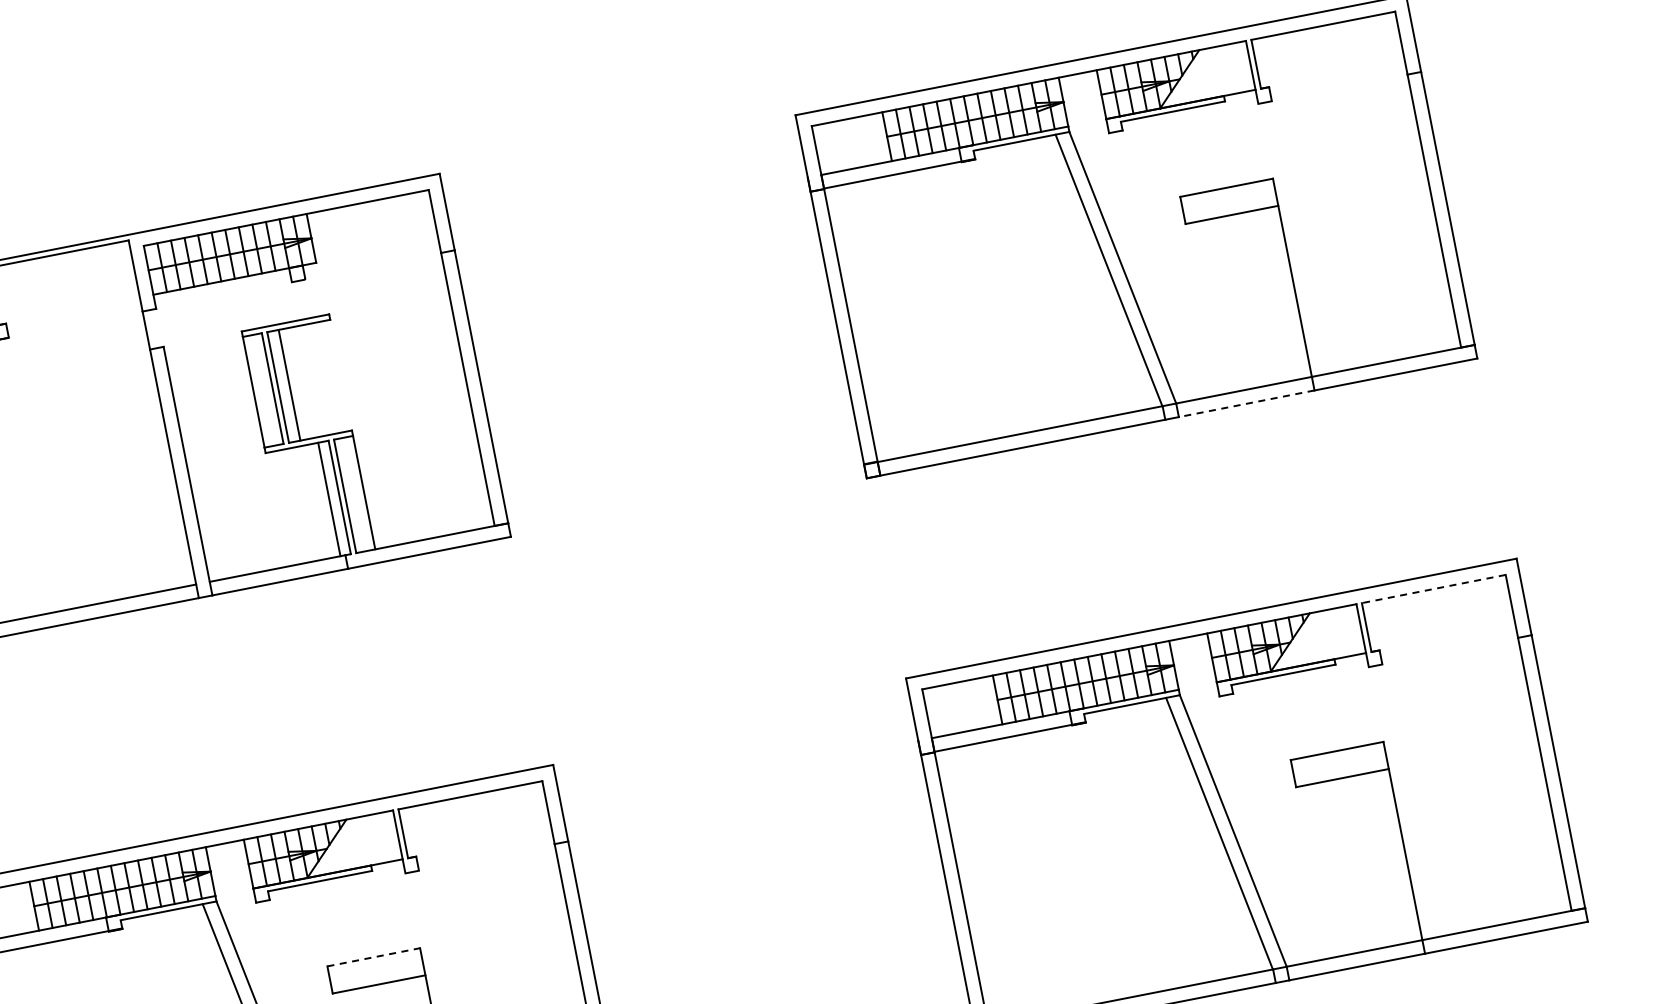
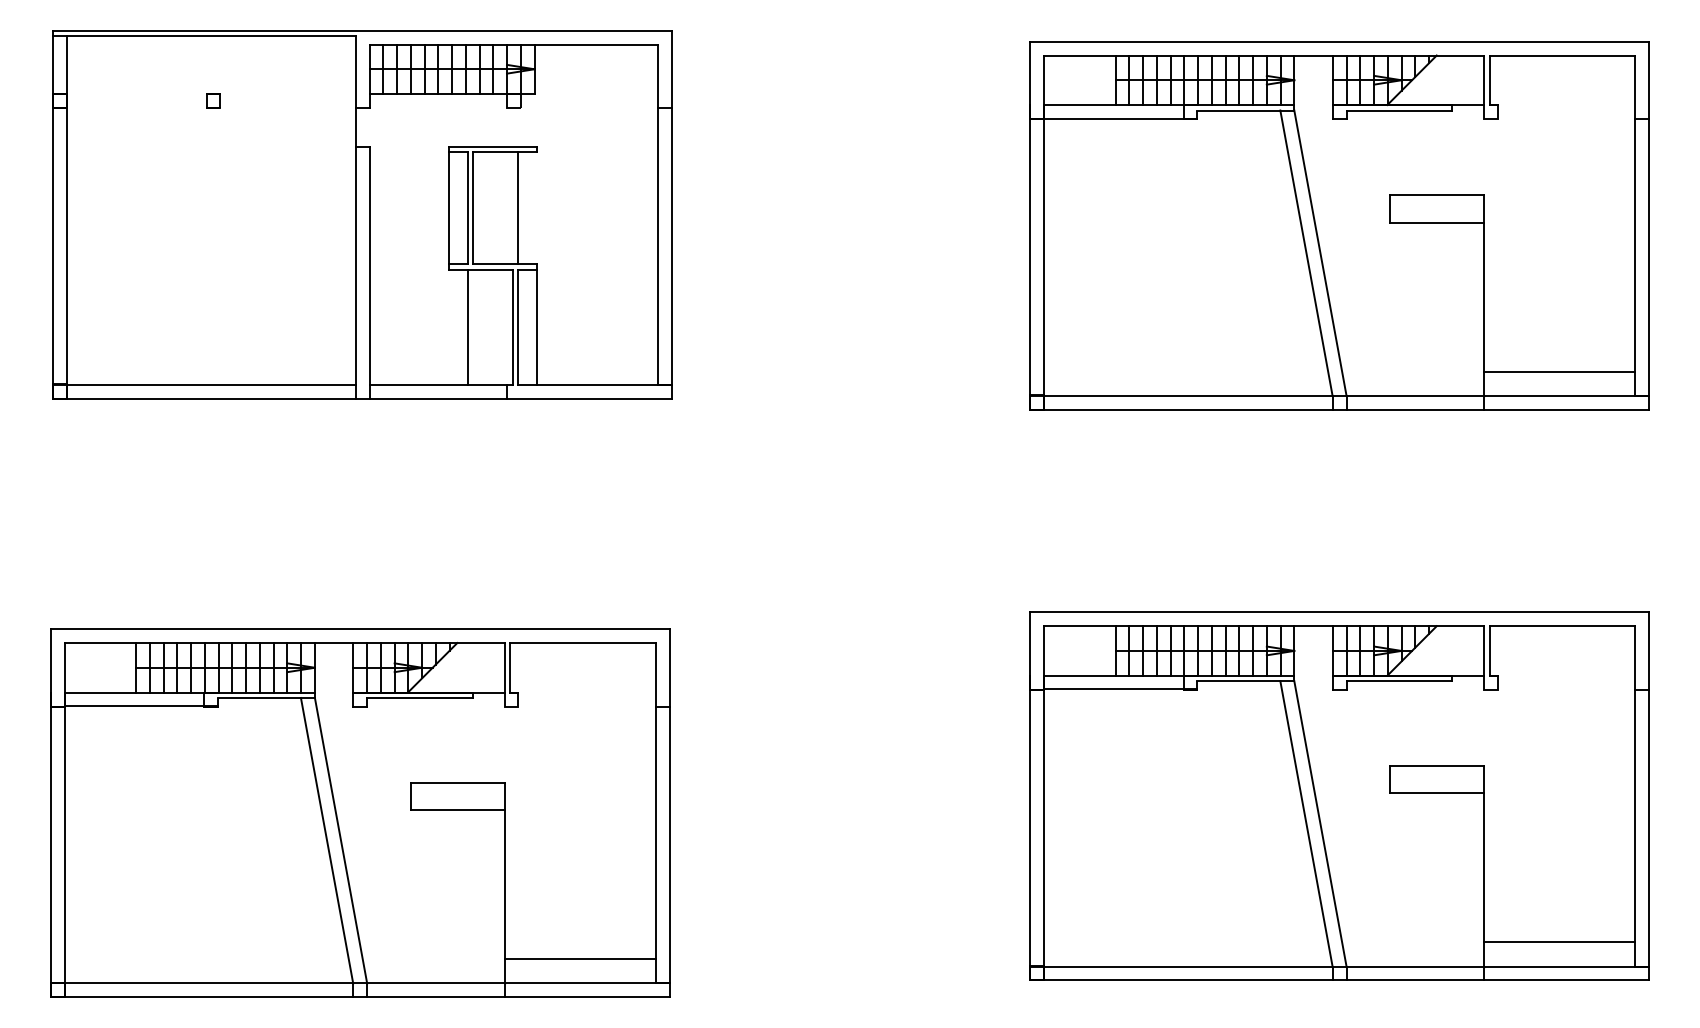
line: (1381, 338) -> (1559, 371), added
line: (290, 385) -> (518, 208), moved
line: (1246, 403) -> (1415, 409), dashed -> solid
line: (328, 498) -> (467, 326), moved
line: (1433, 589) -> (1562, 626), dashed -> solid
line: (1492, 901) -> (1559, 942), added
line: (373, 957) -> (457, 782), dashed -> solid

